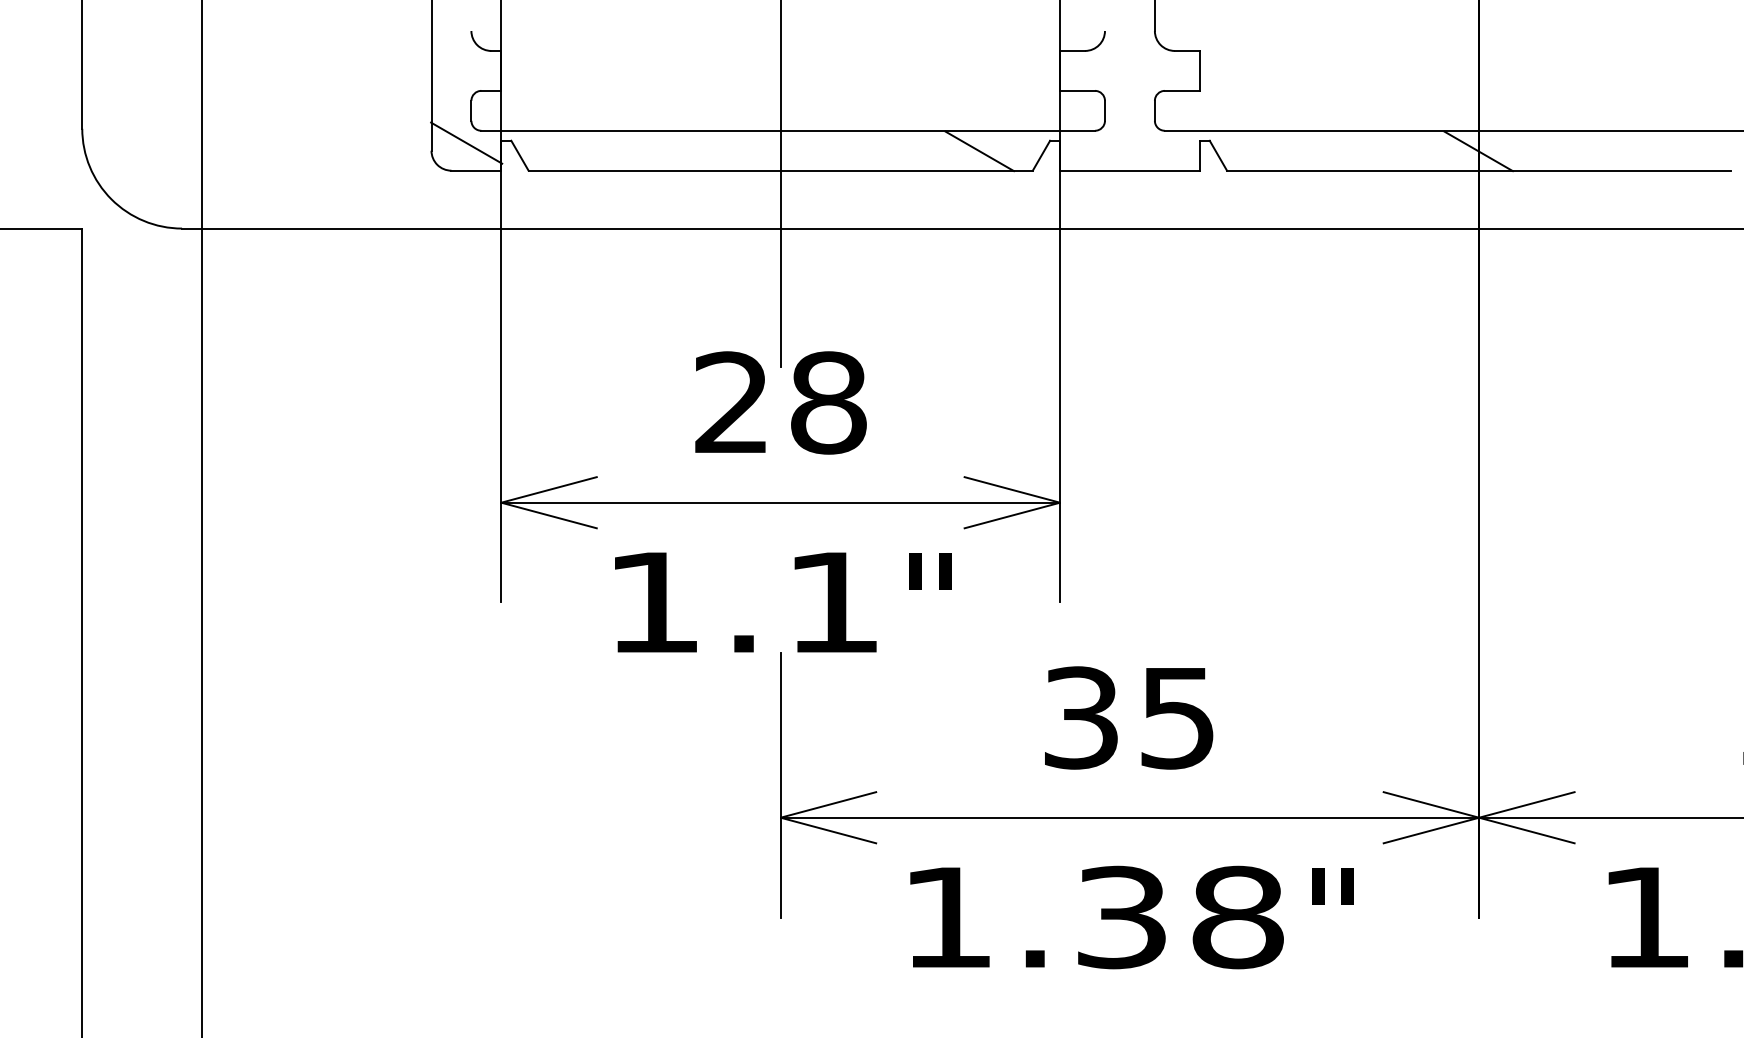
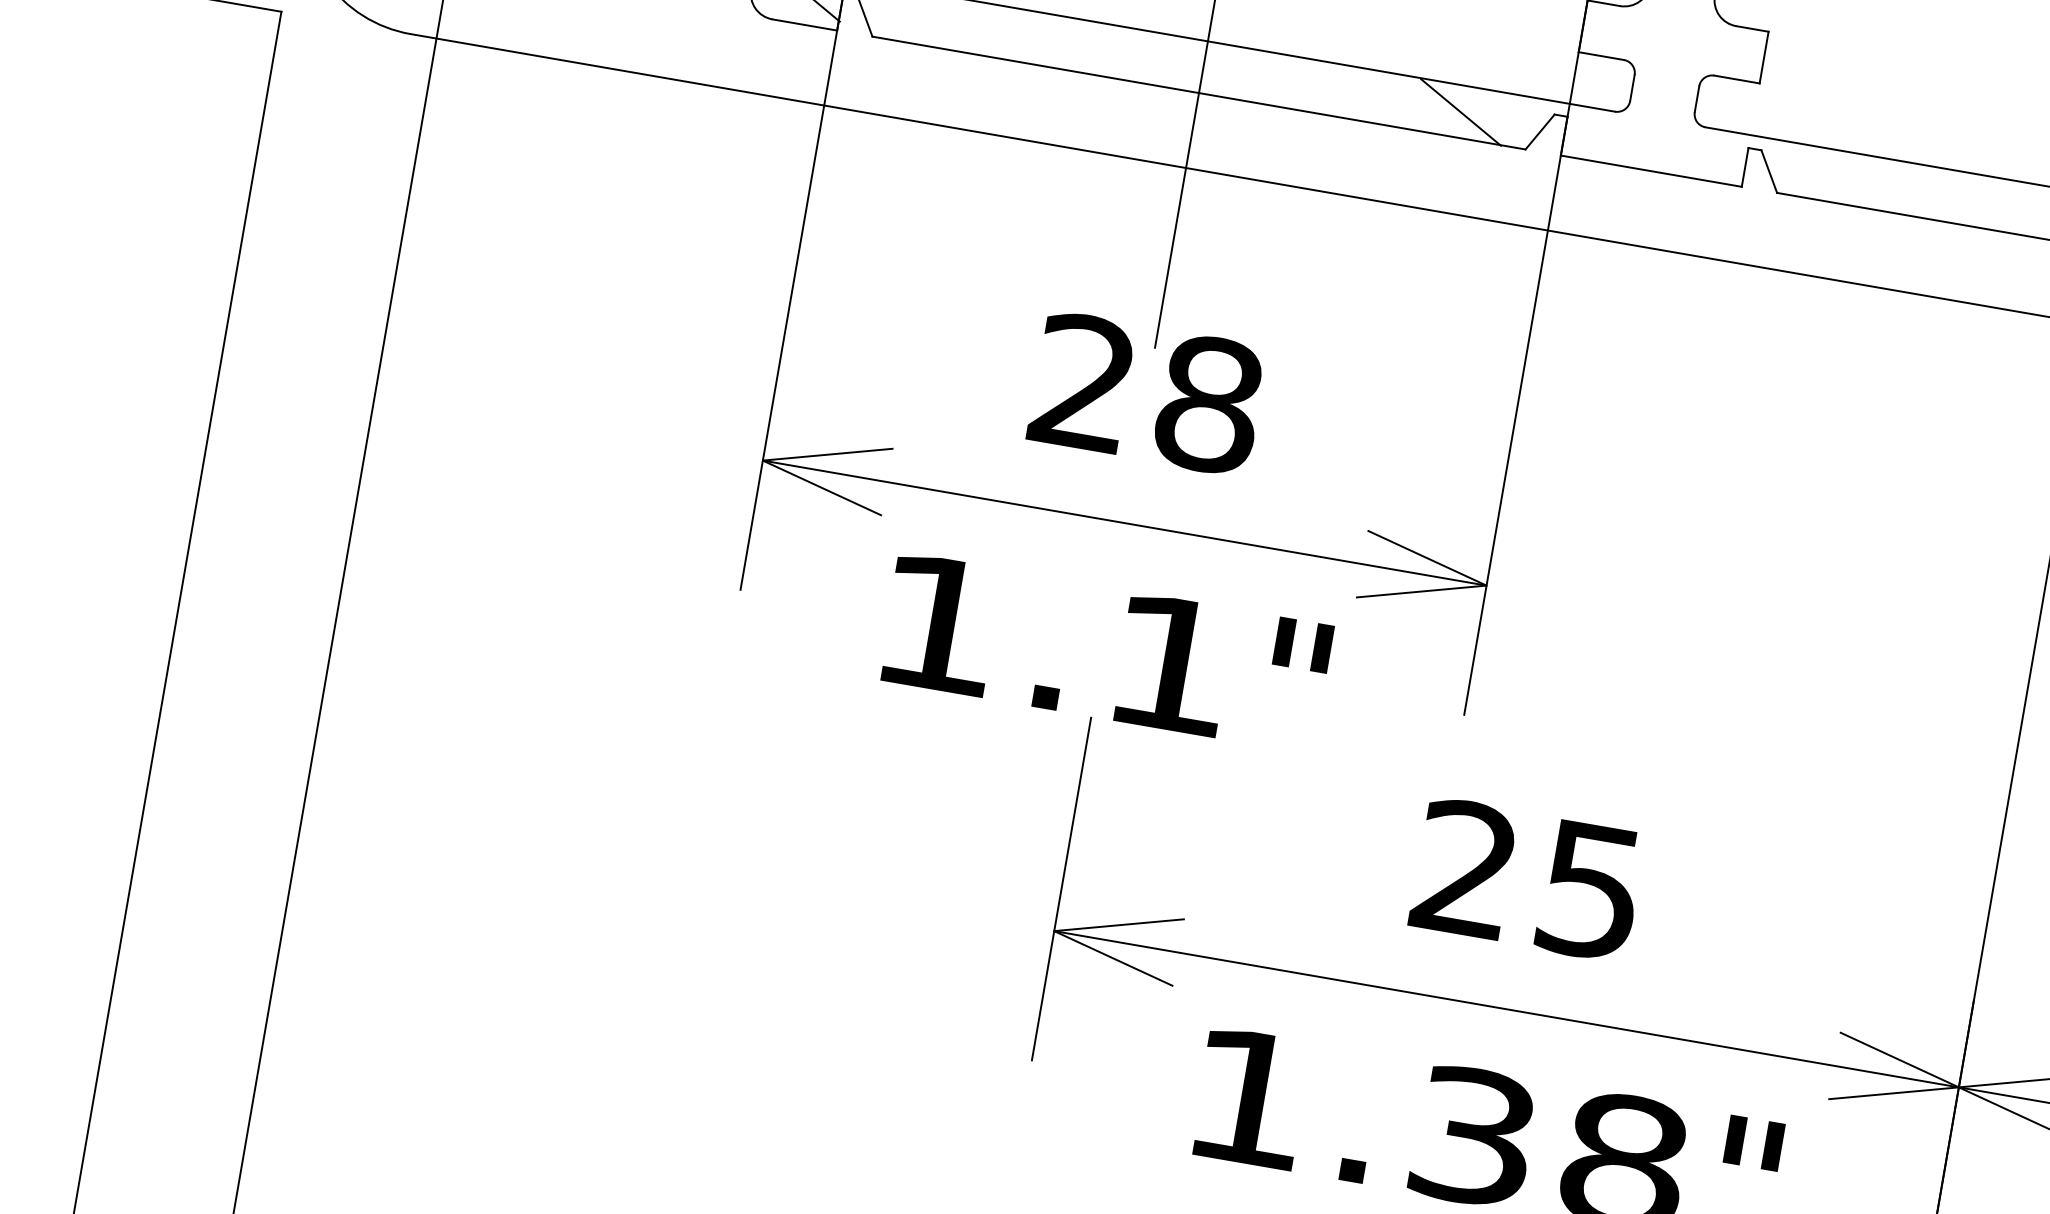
text: (1080, 717) -> (1464, 868), 35 -> 25

